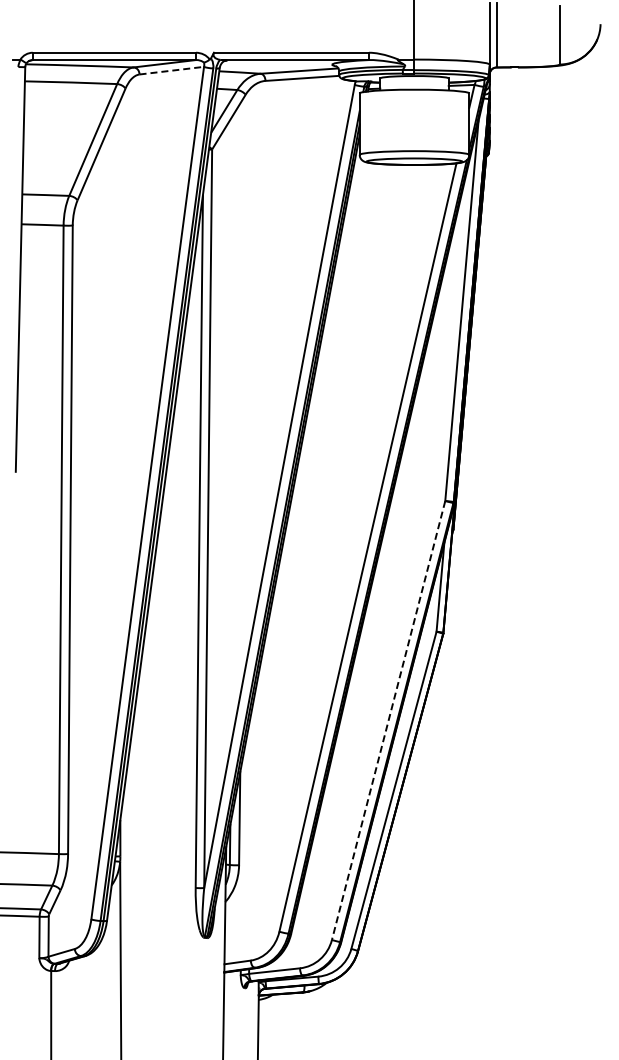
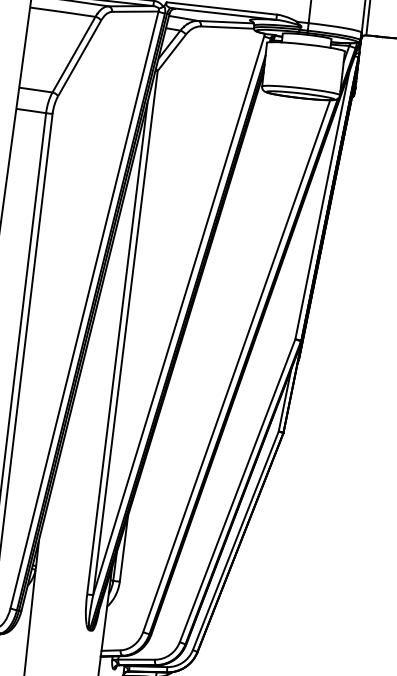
line: (172, 70) -> (135, 11), dashed -> solid
line: (388, 720) -> (237, 490), dashed -> solid

